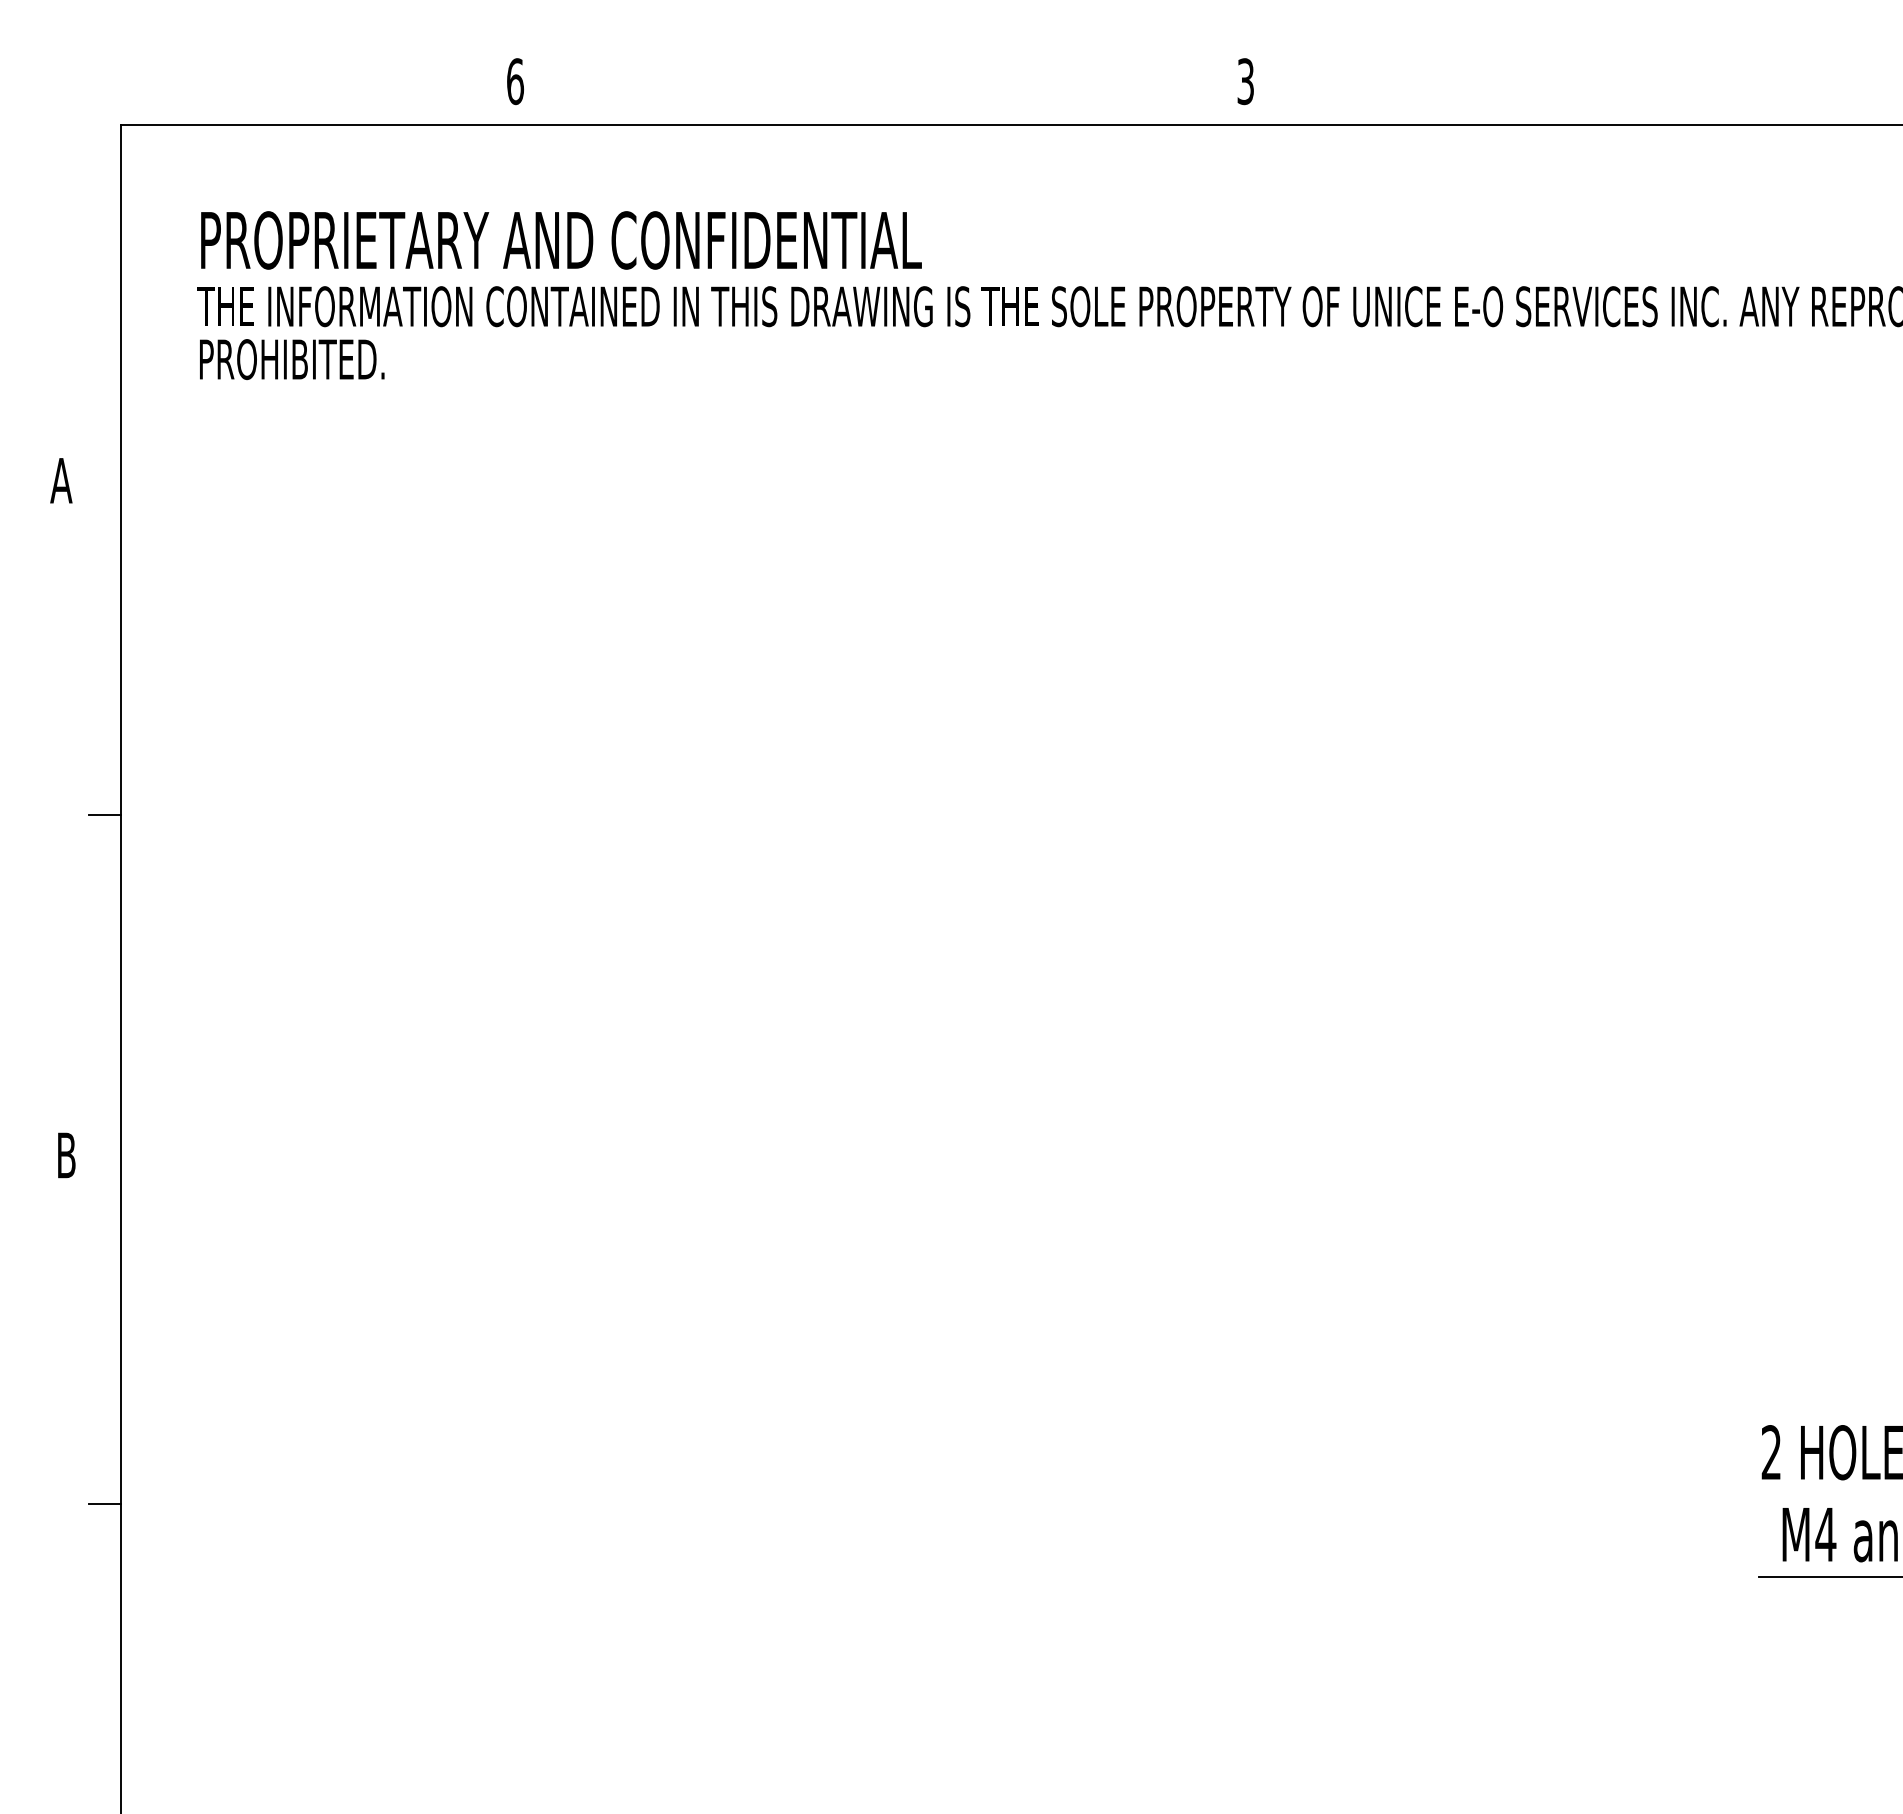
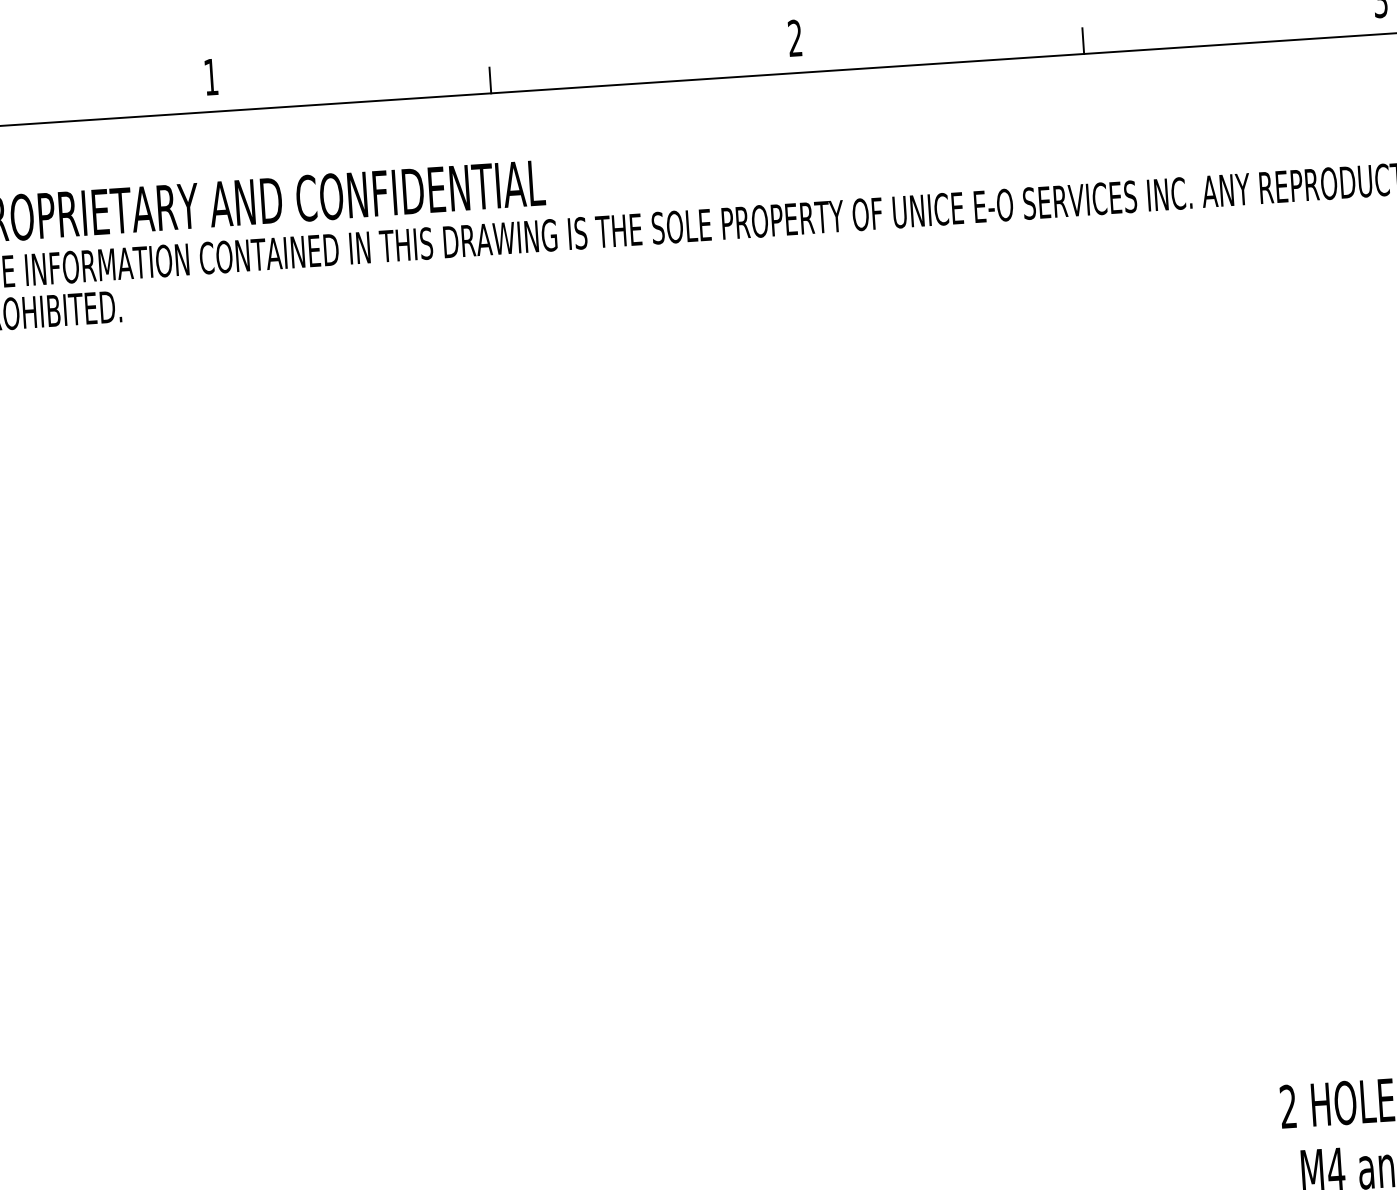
text: (515, 81) -> (211, 77), 6 -> 1
text: (1245, 81) -> (795, 38), 3 -> 2
line: (862, 108) -> (490, 80), added
line: (1604, 108) -> (1083, 40), added

